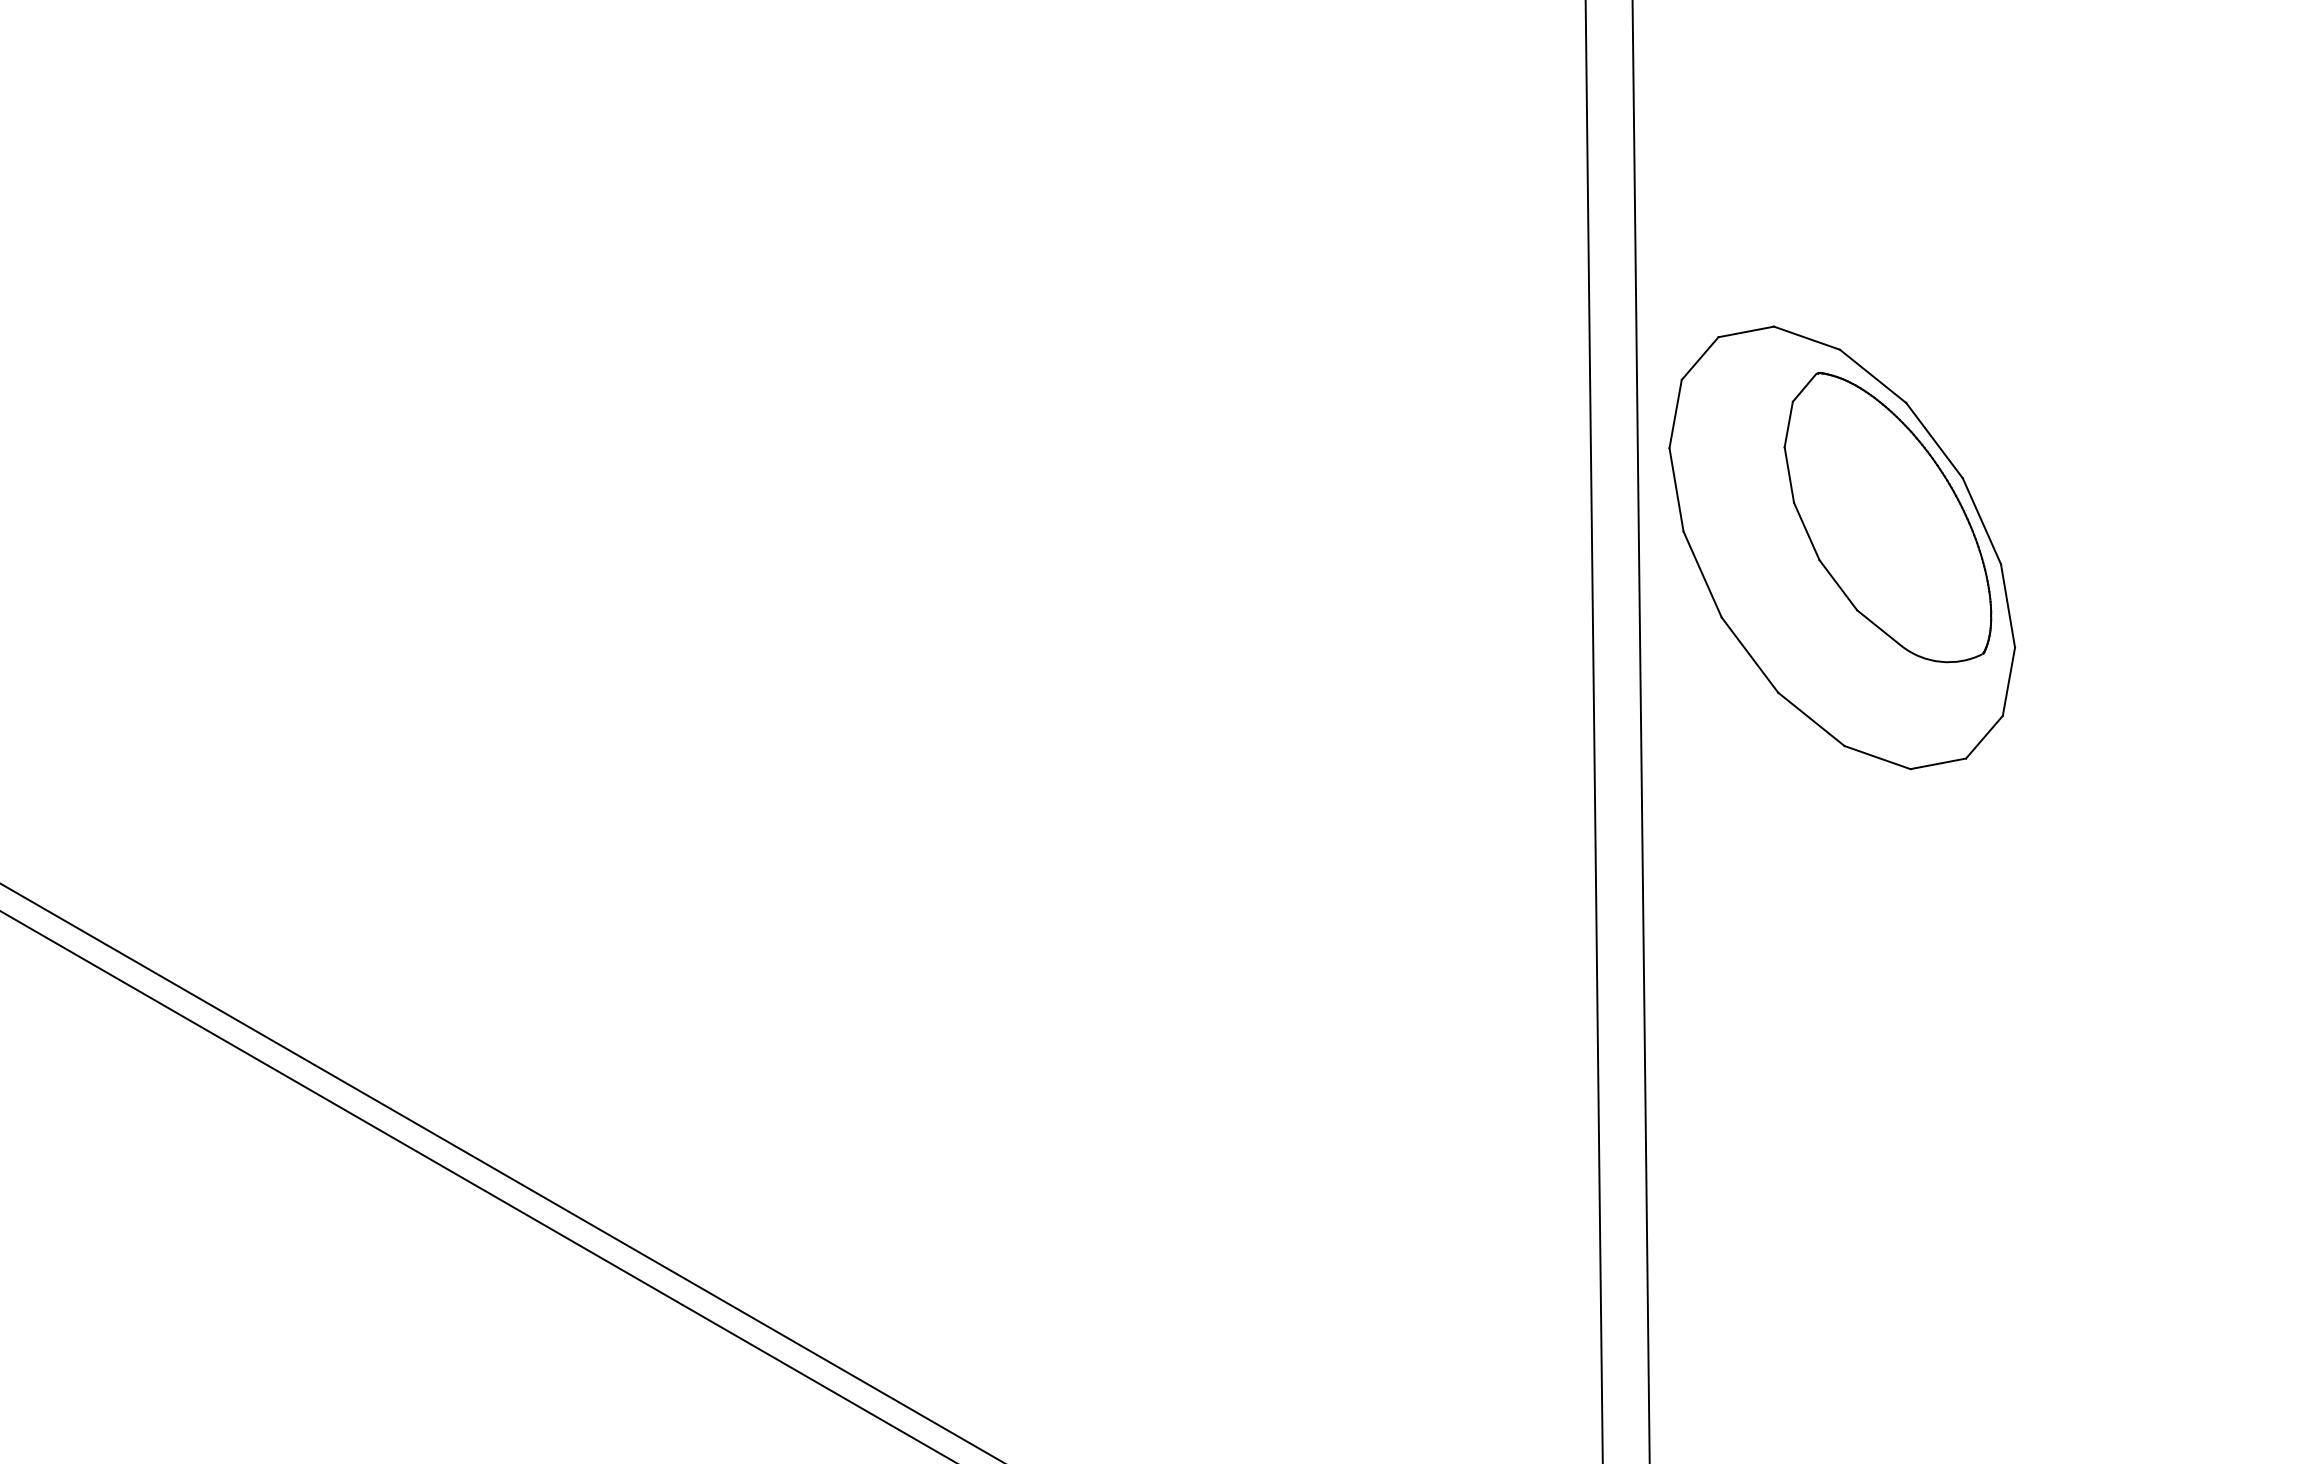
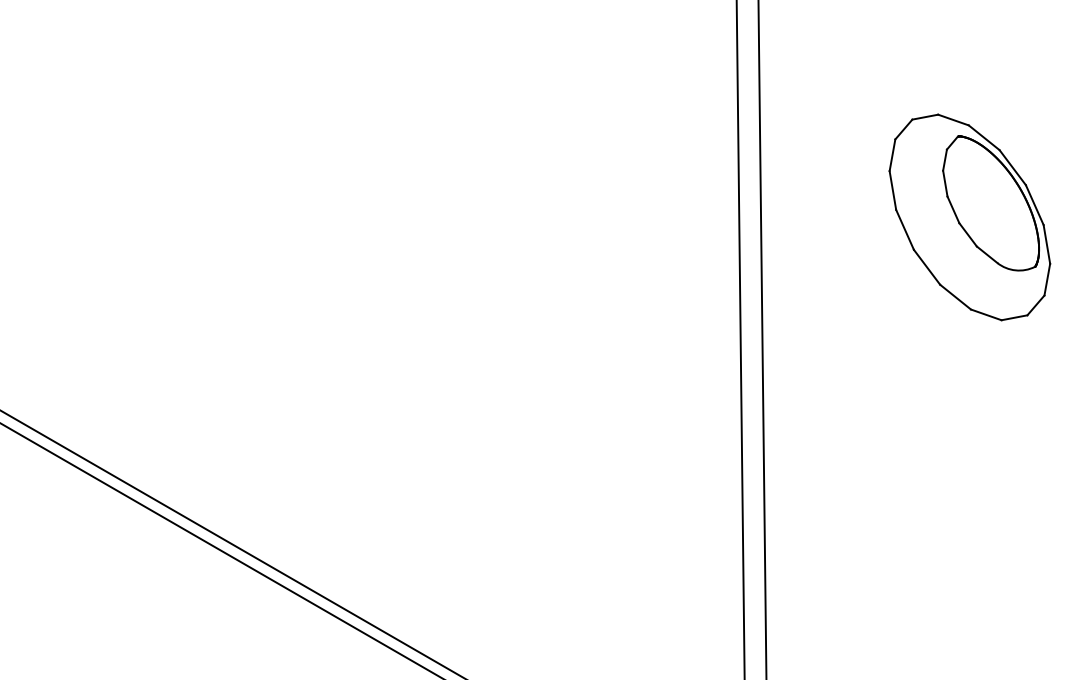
part: (1841, 547) -> (969, 217), moved

